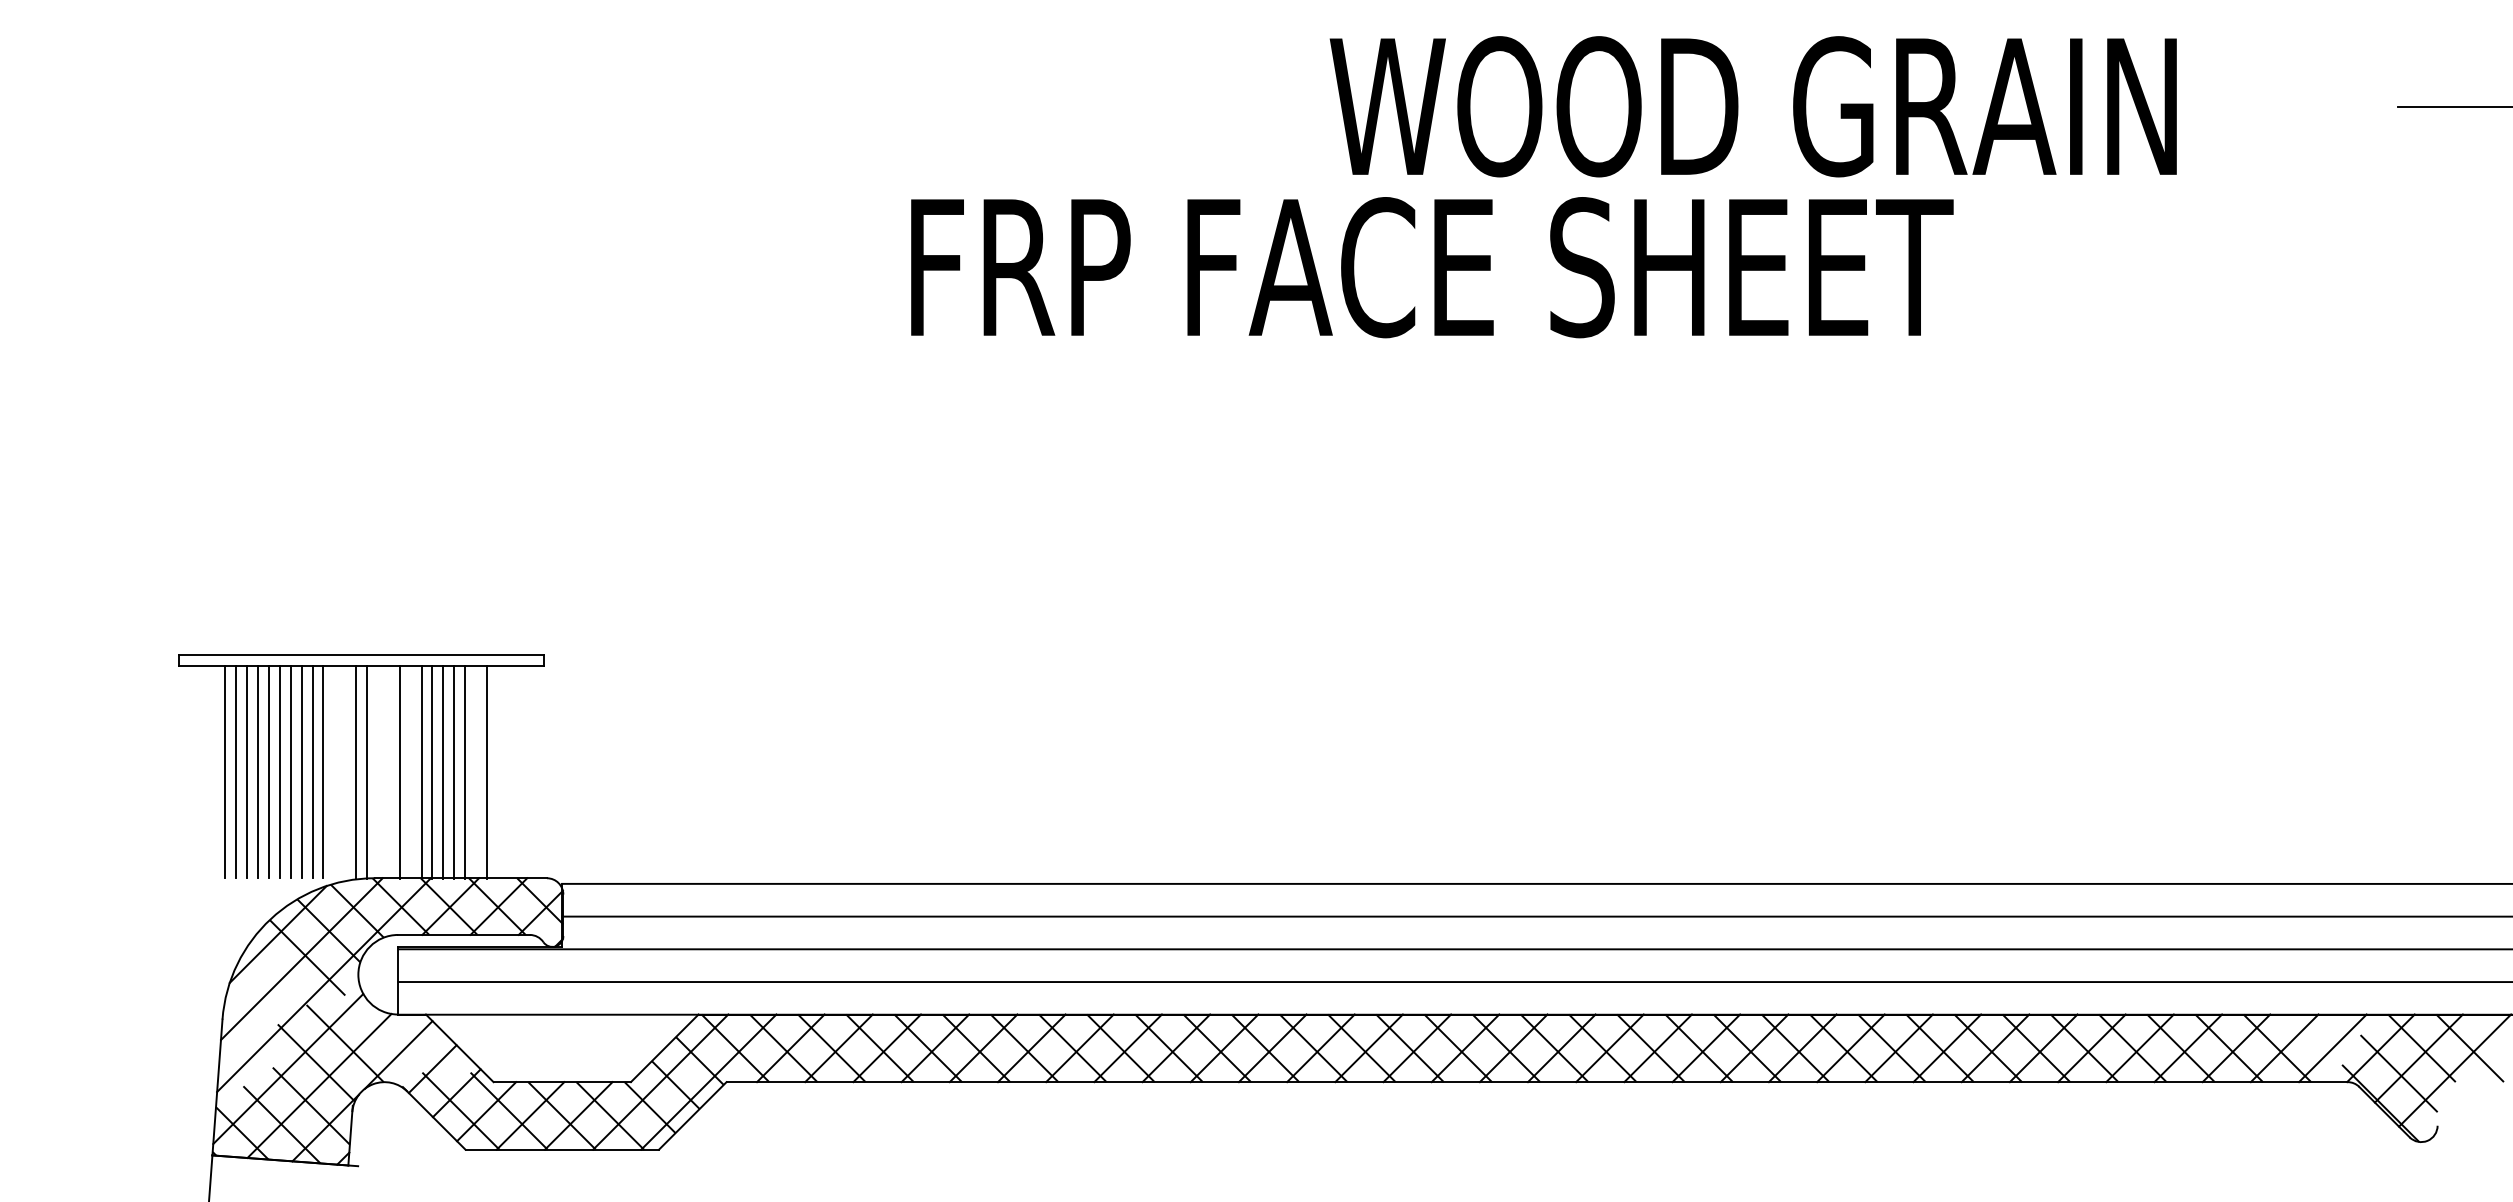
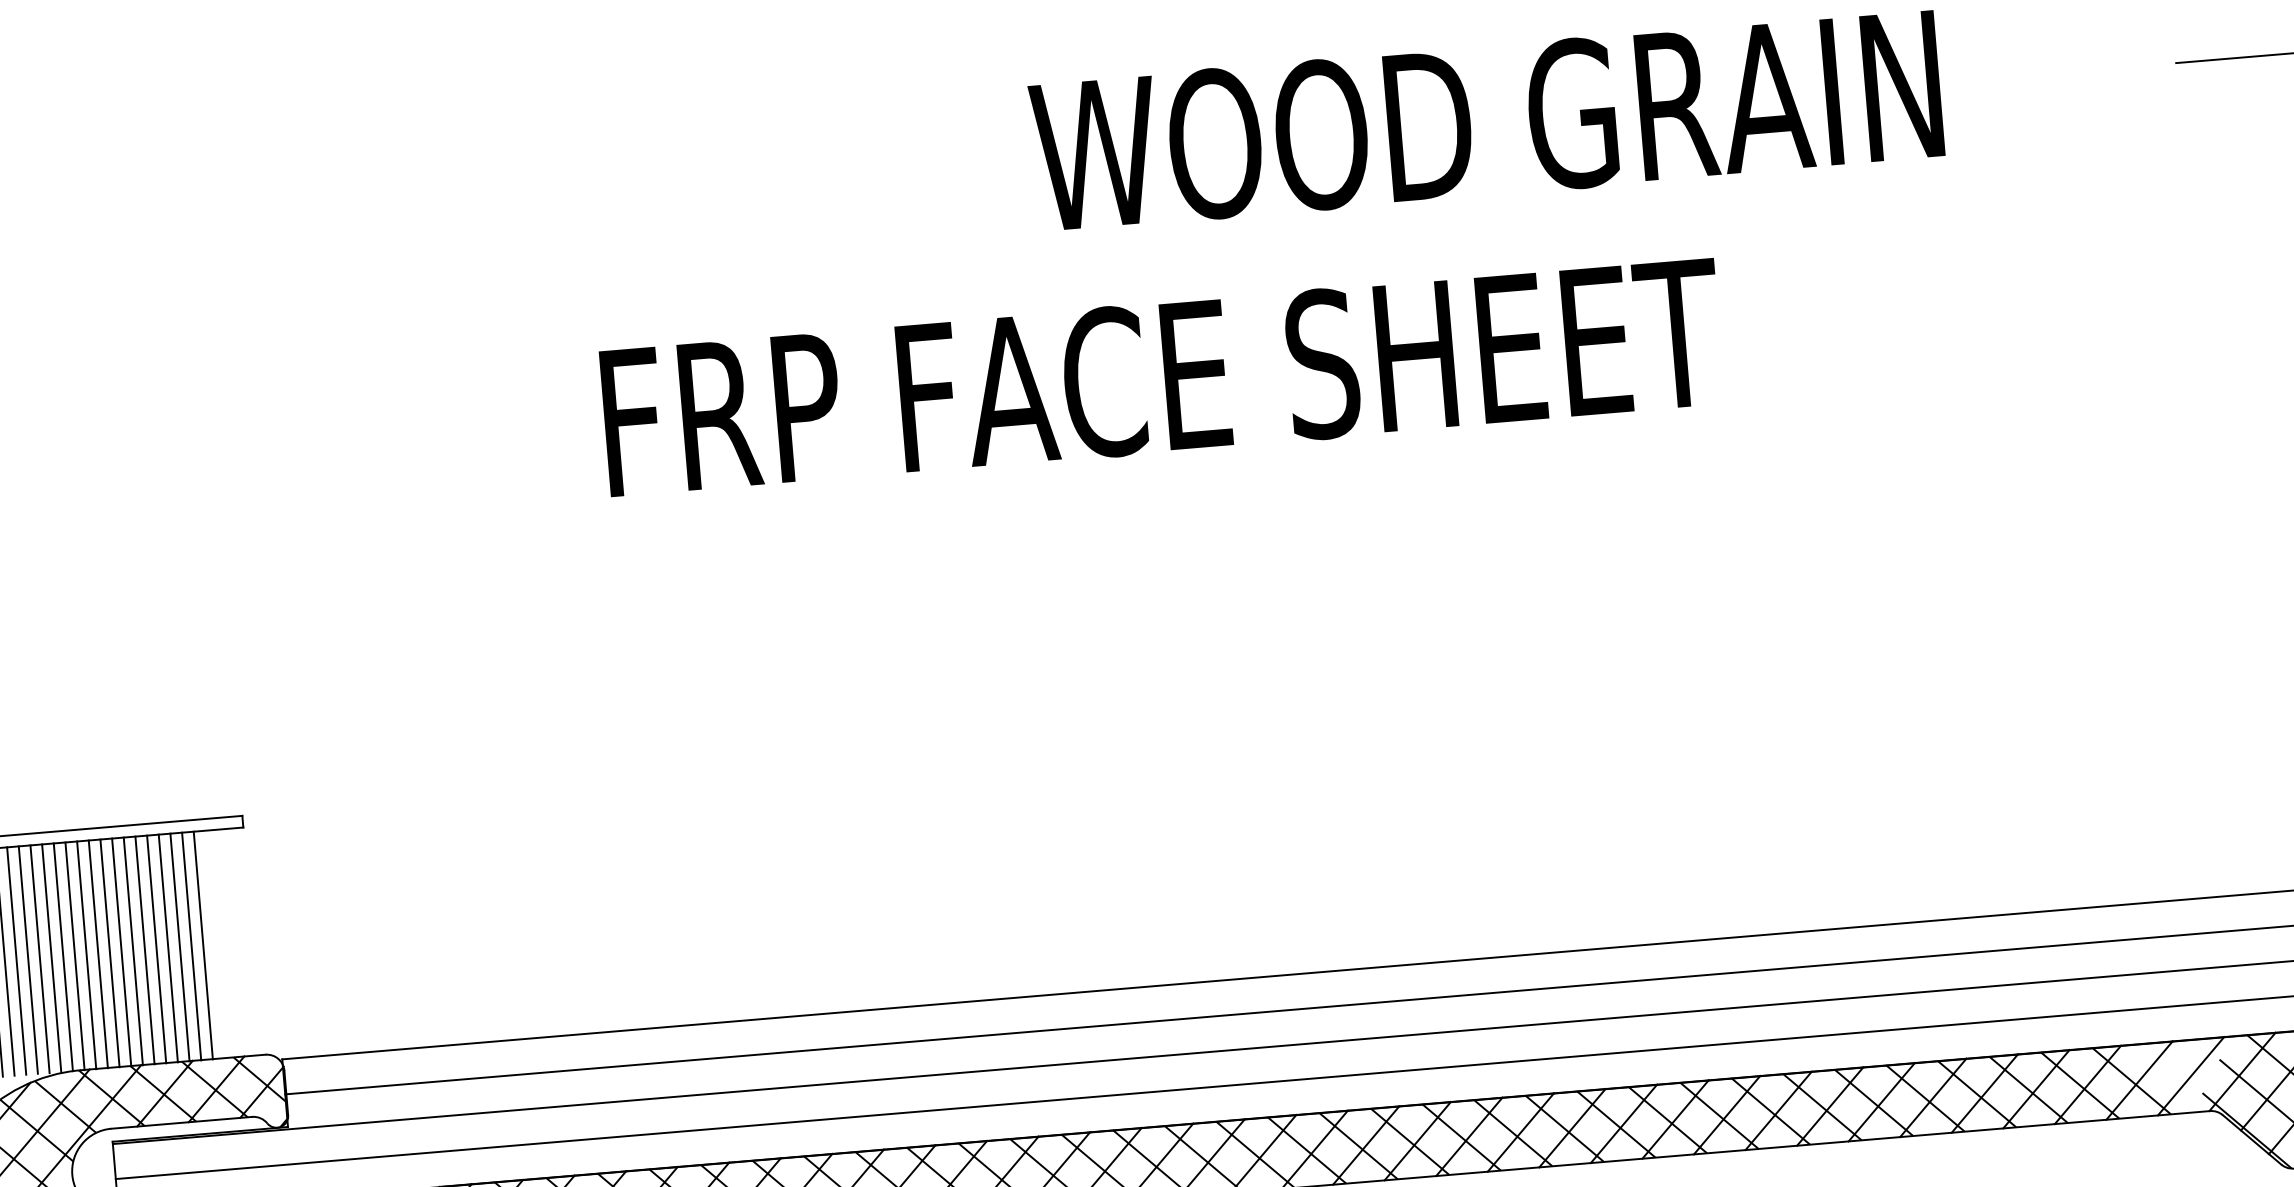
text: (1432, 267) -> (1162, 377), moved
line: (334, 771) -> (28, 959), added
line: (345, 771) -> (40, 958), added
line: (377, 771) -> (74, 955), added
line: (388, 771) -> (86, 954), added
line: (410, 771) -> (109, 952), added
line: (476, 771) -> (180, 946), added
line: (497, 771) -> (202, 944), added

